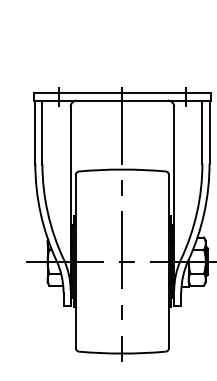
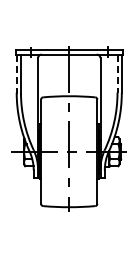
line: (34, 133) -> (16, 74), solid -> dashed
line: (202, 133) -> (117, 74), solid -> dashed

